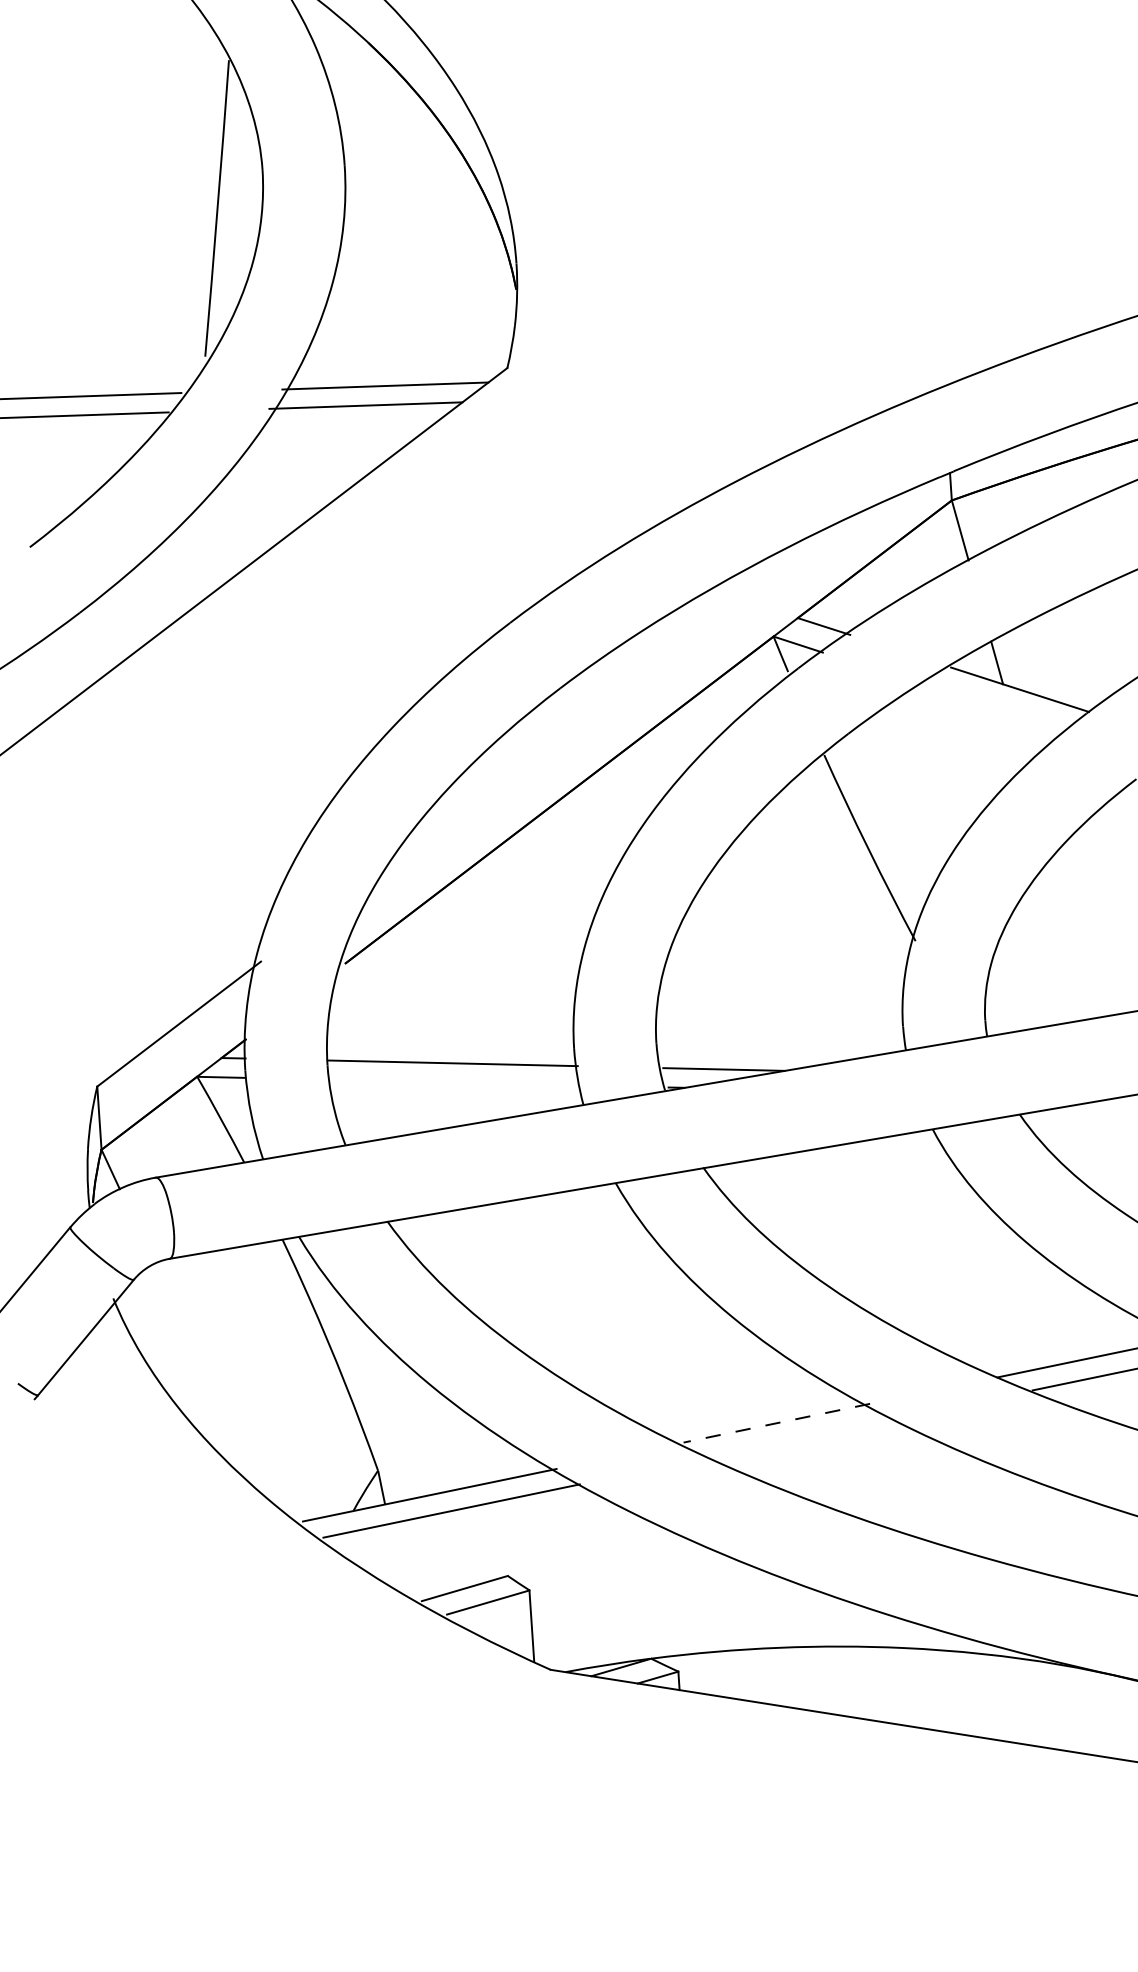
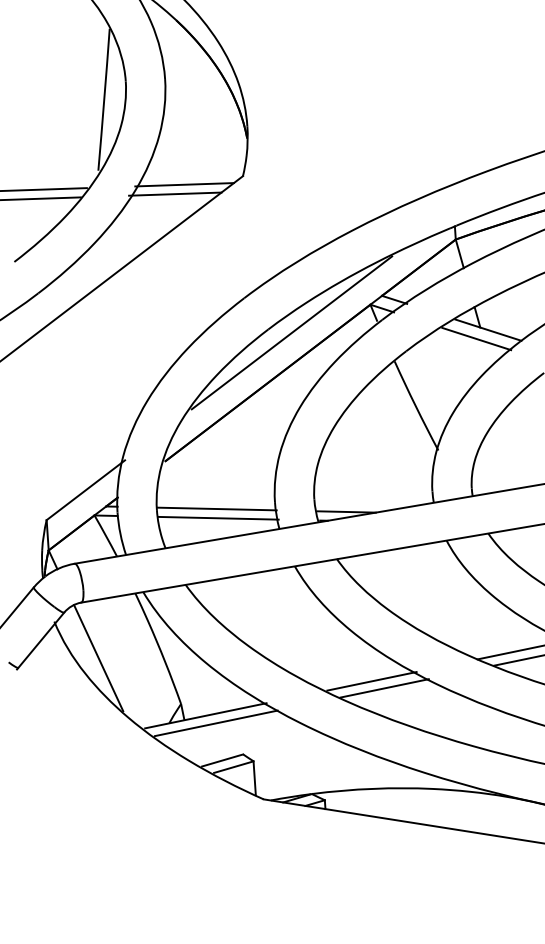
line: (608, 694) -> (291, 332), added
line: (995, 707) -> (476, 338), added
line: (456, 1081) -> (218, 517), added
line: (205, 1375) -> (98, 658), added
line: (775, 1423) -> (371, 681), dashed -> solid
line: (802, 1438) -> (384, 688), added

